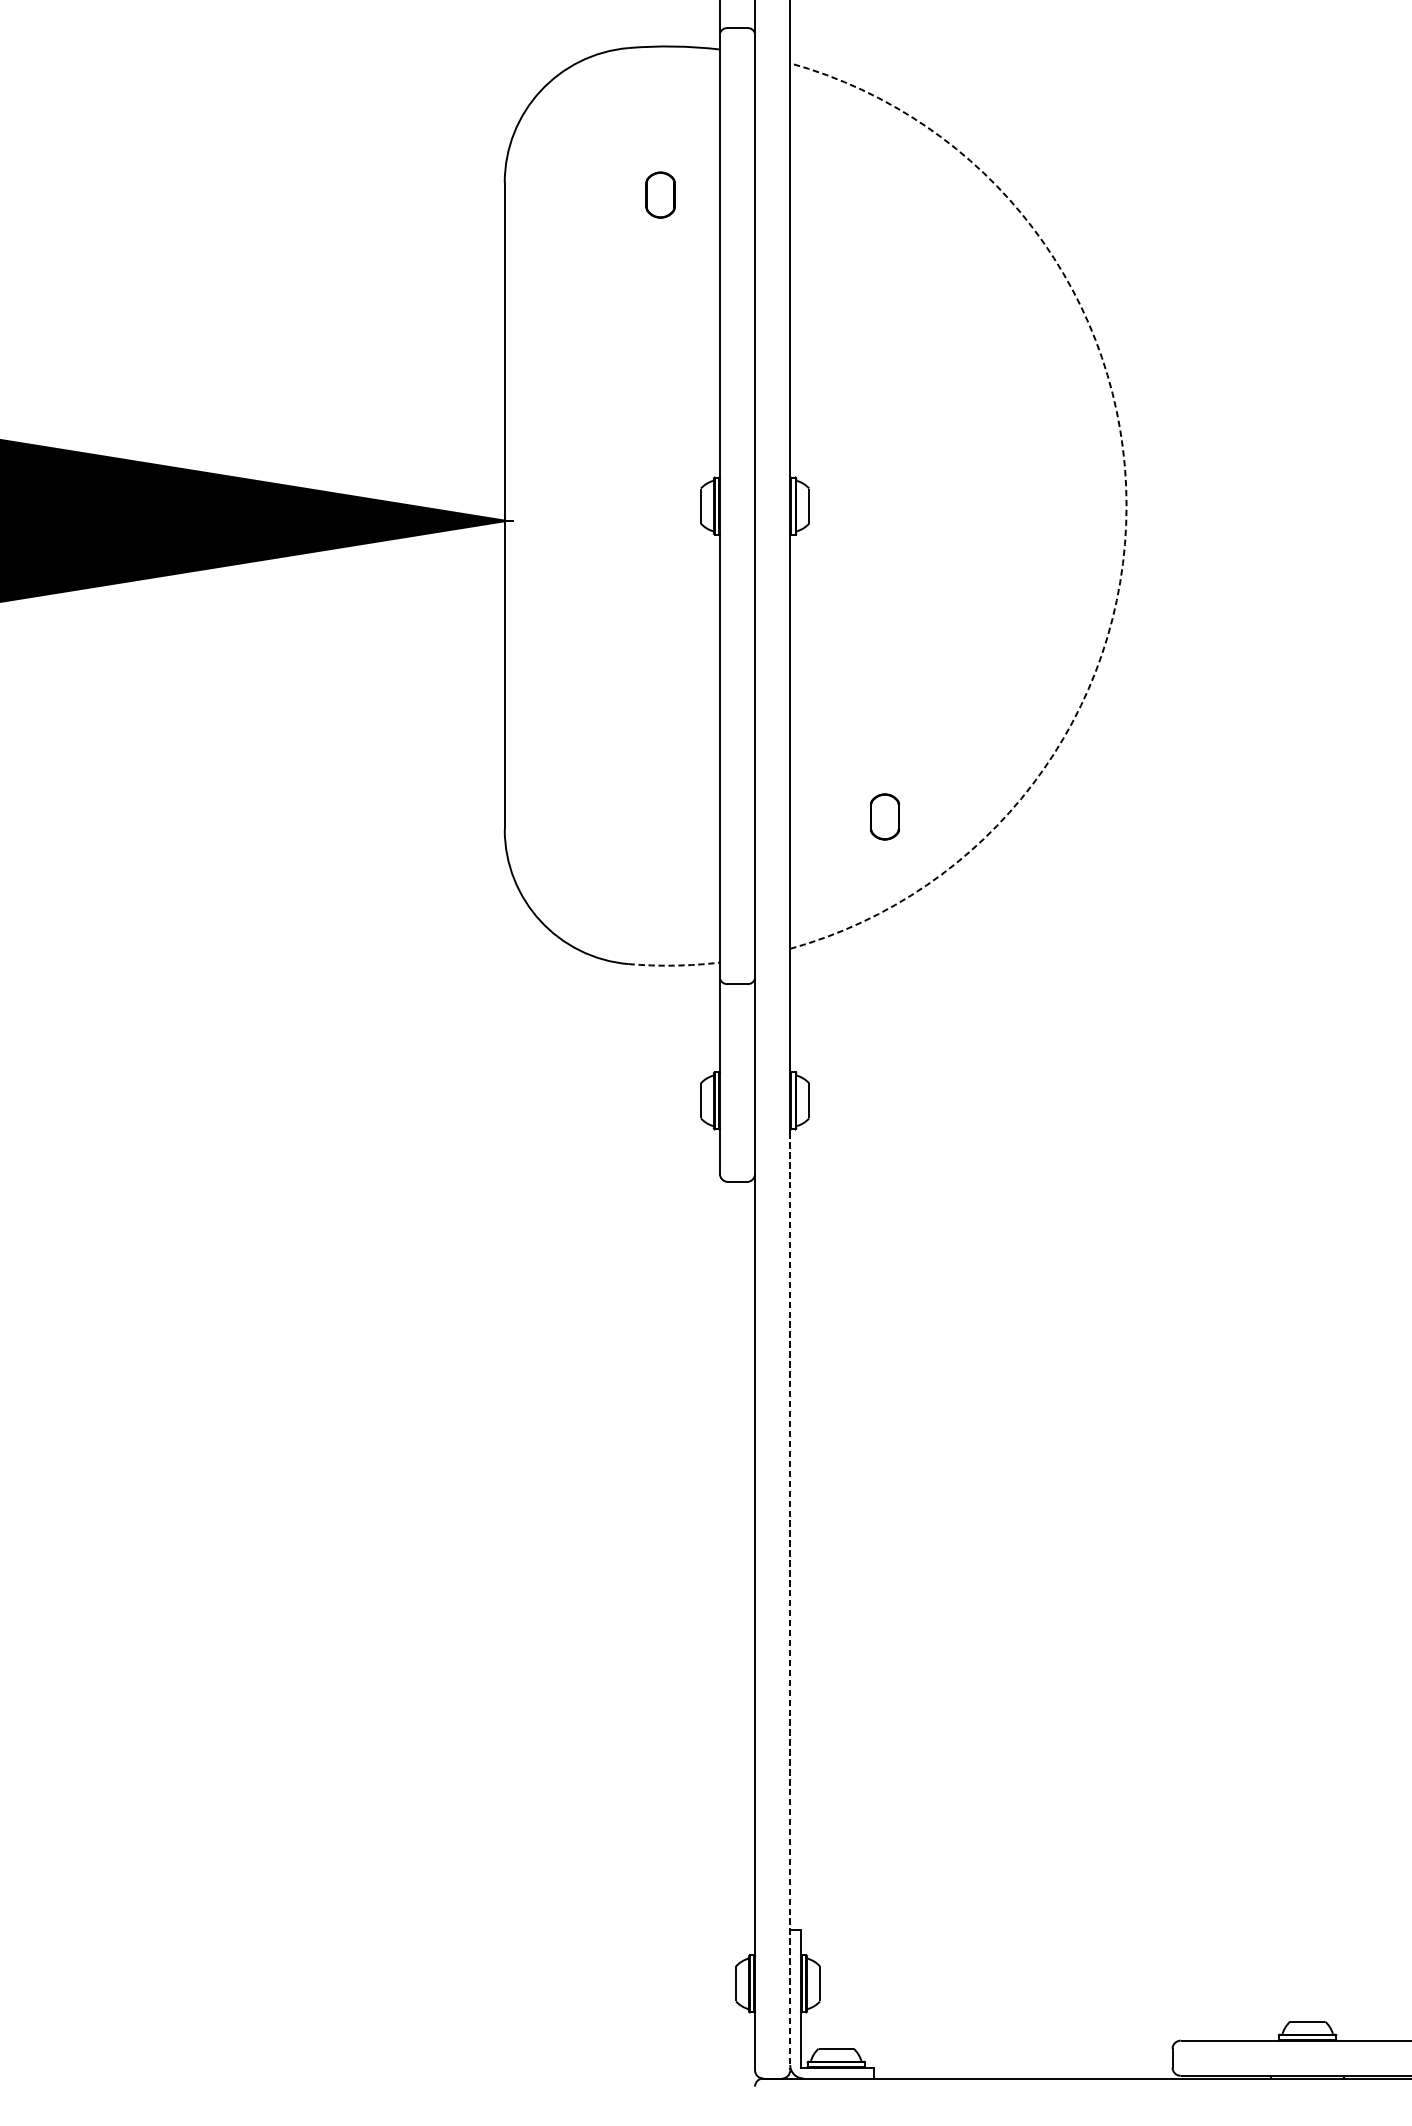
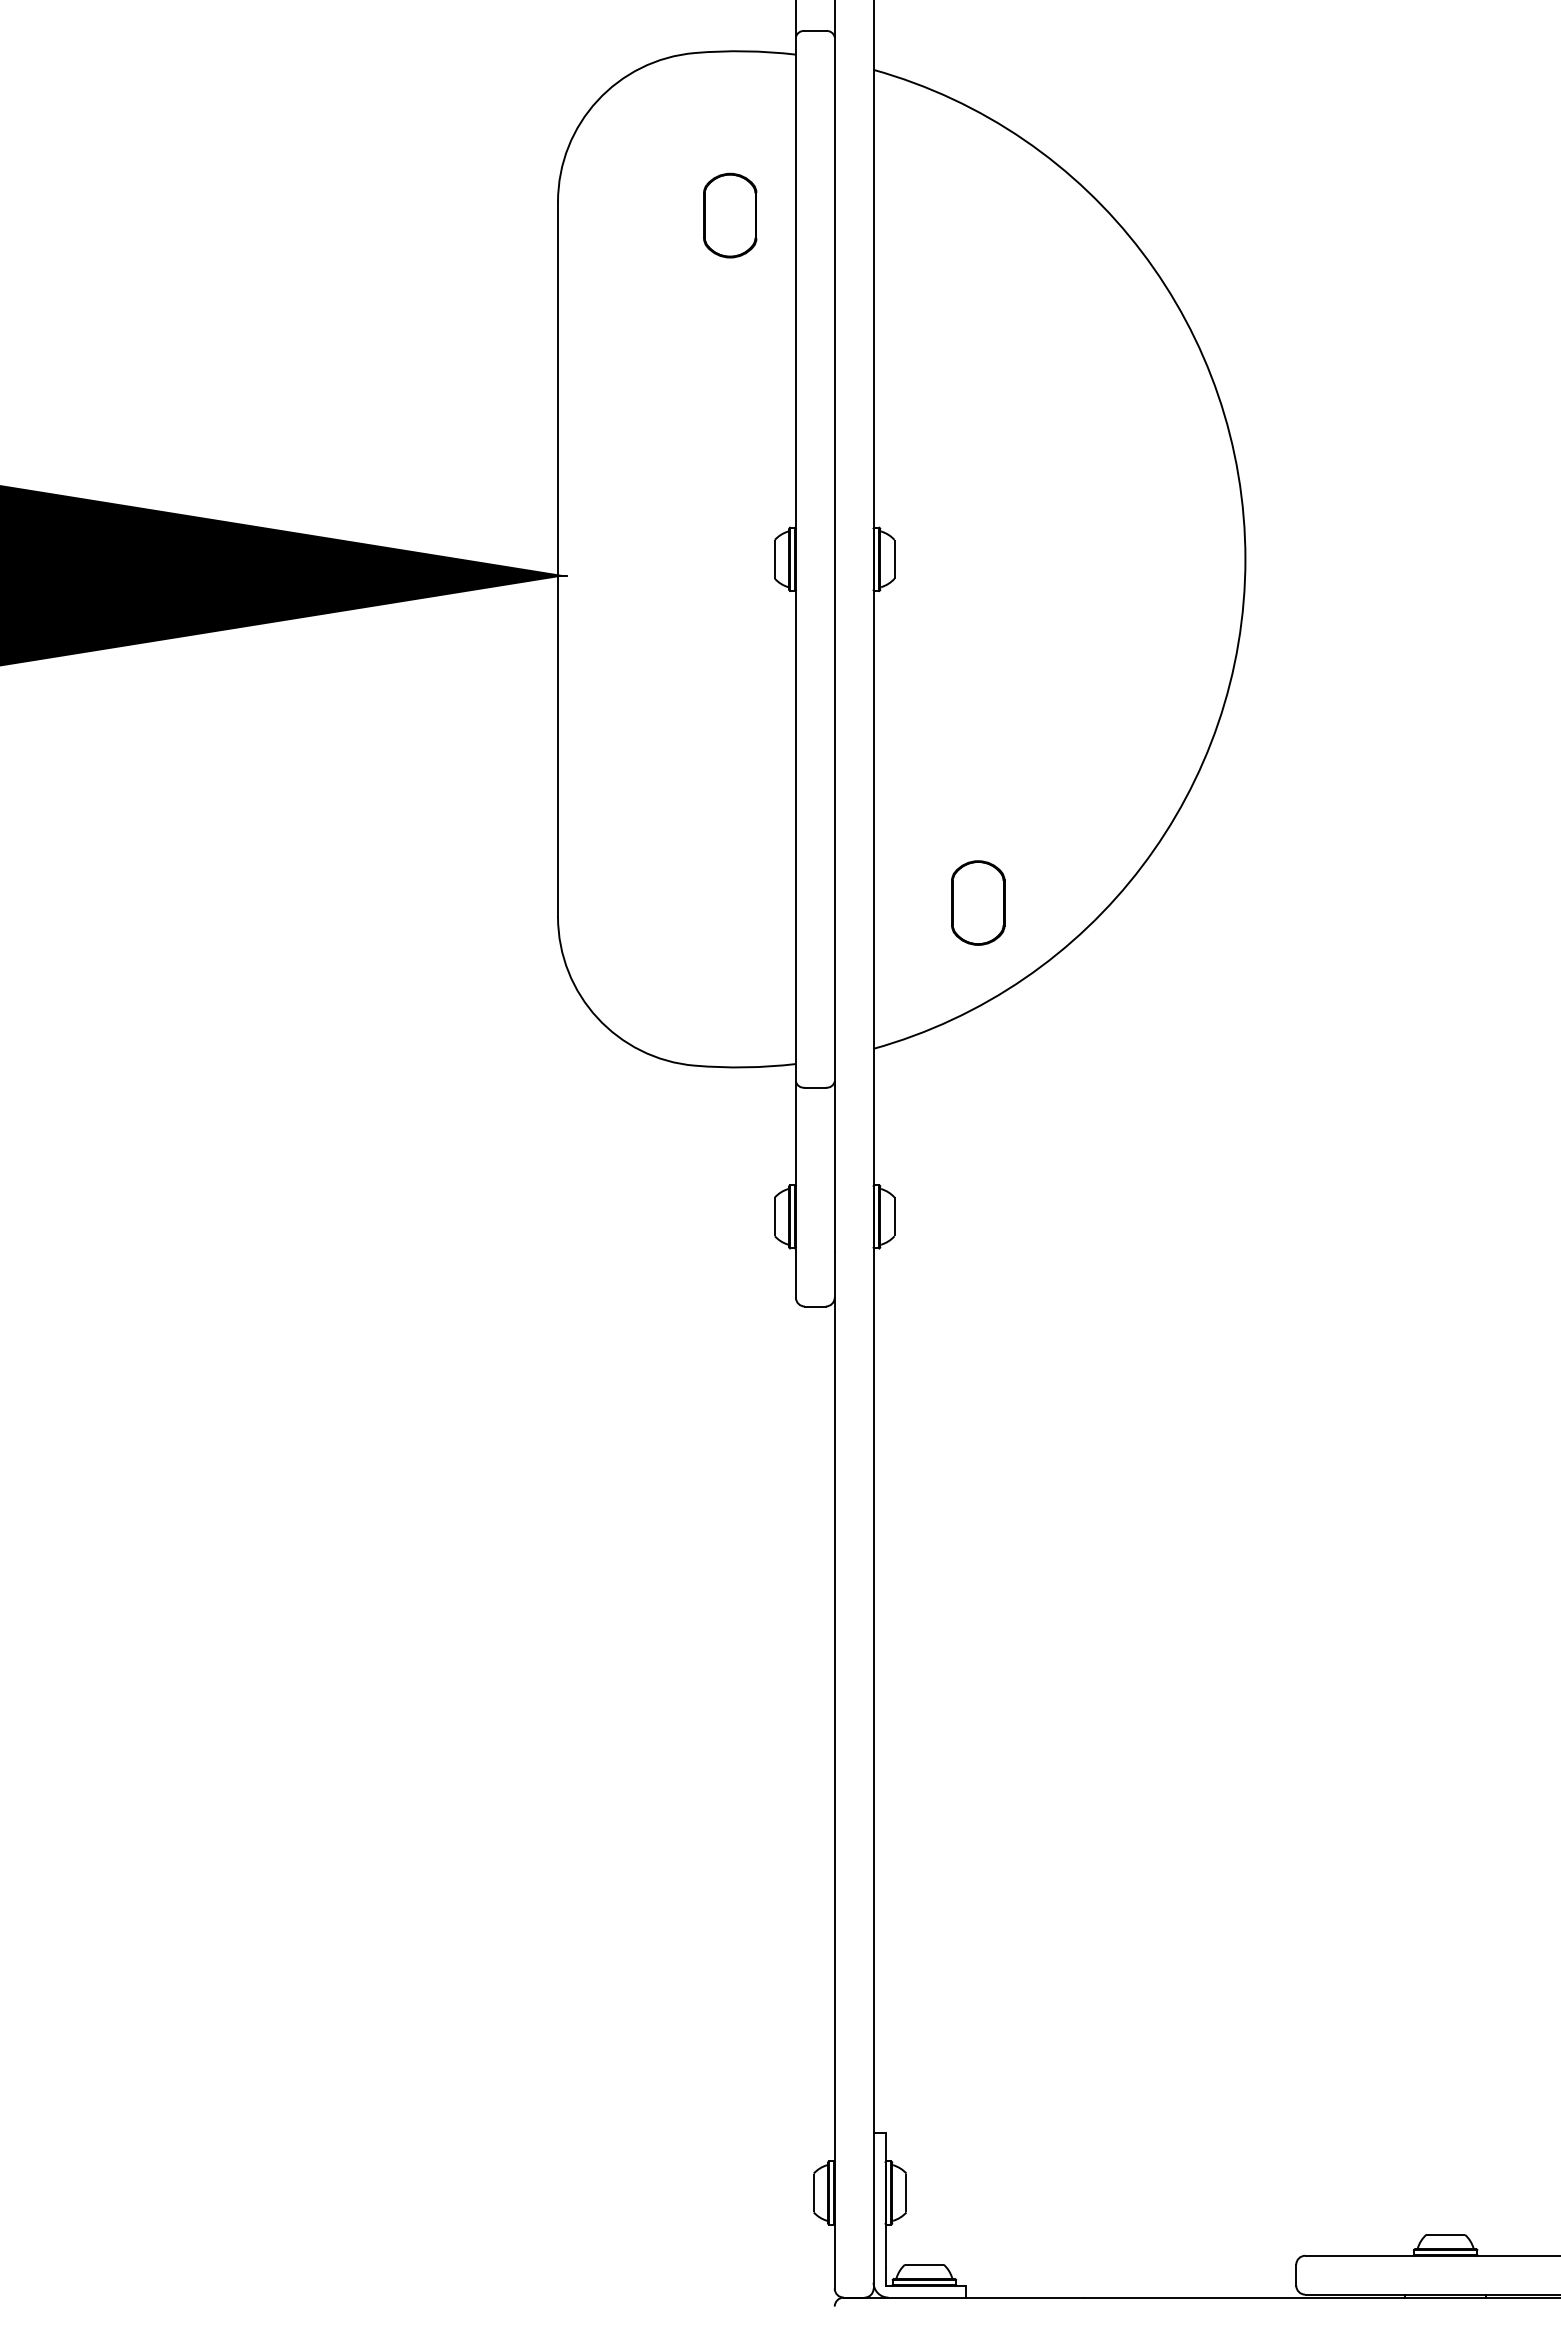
part: (660, 195) -> (730, 215), size x1.67
arc: (1126, 506) -> (1245, 559), dashed -> solid
part: (885, 816) -> (978, 902), size x1.67
arc: (674, 965) -> (745, 1067), dashed -> solid
line: (790, 1601) -> (873, 1770), dashed -> solid

